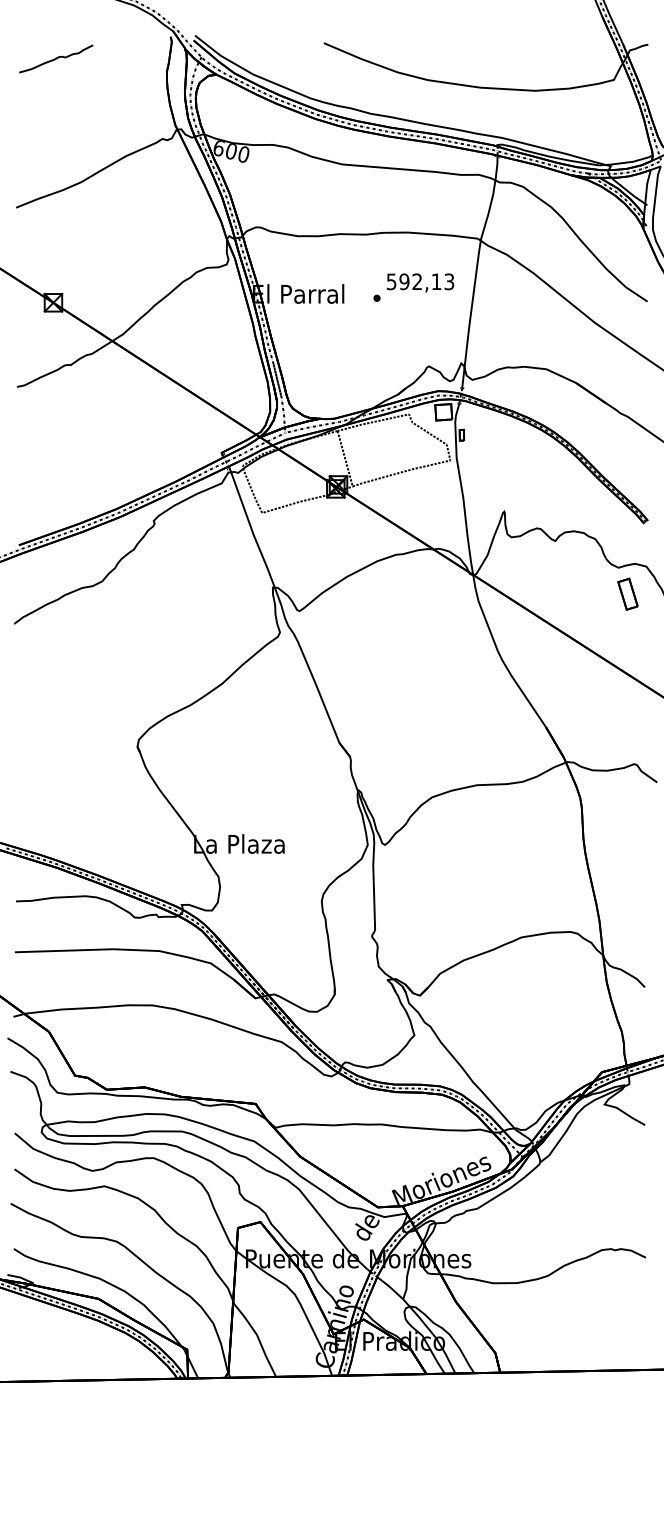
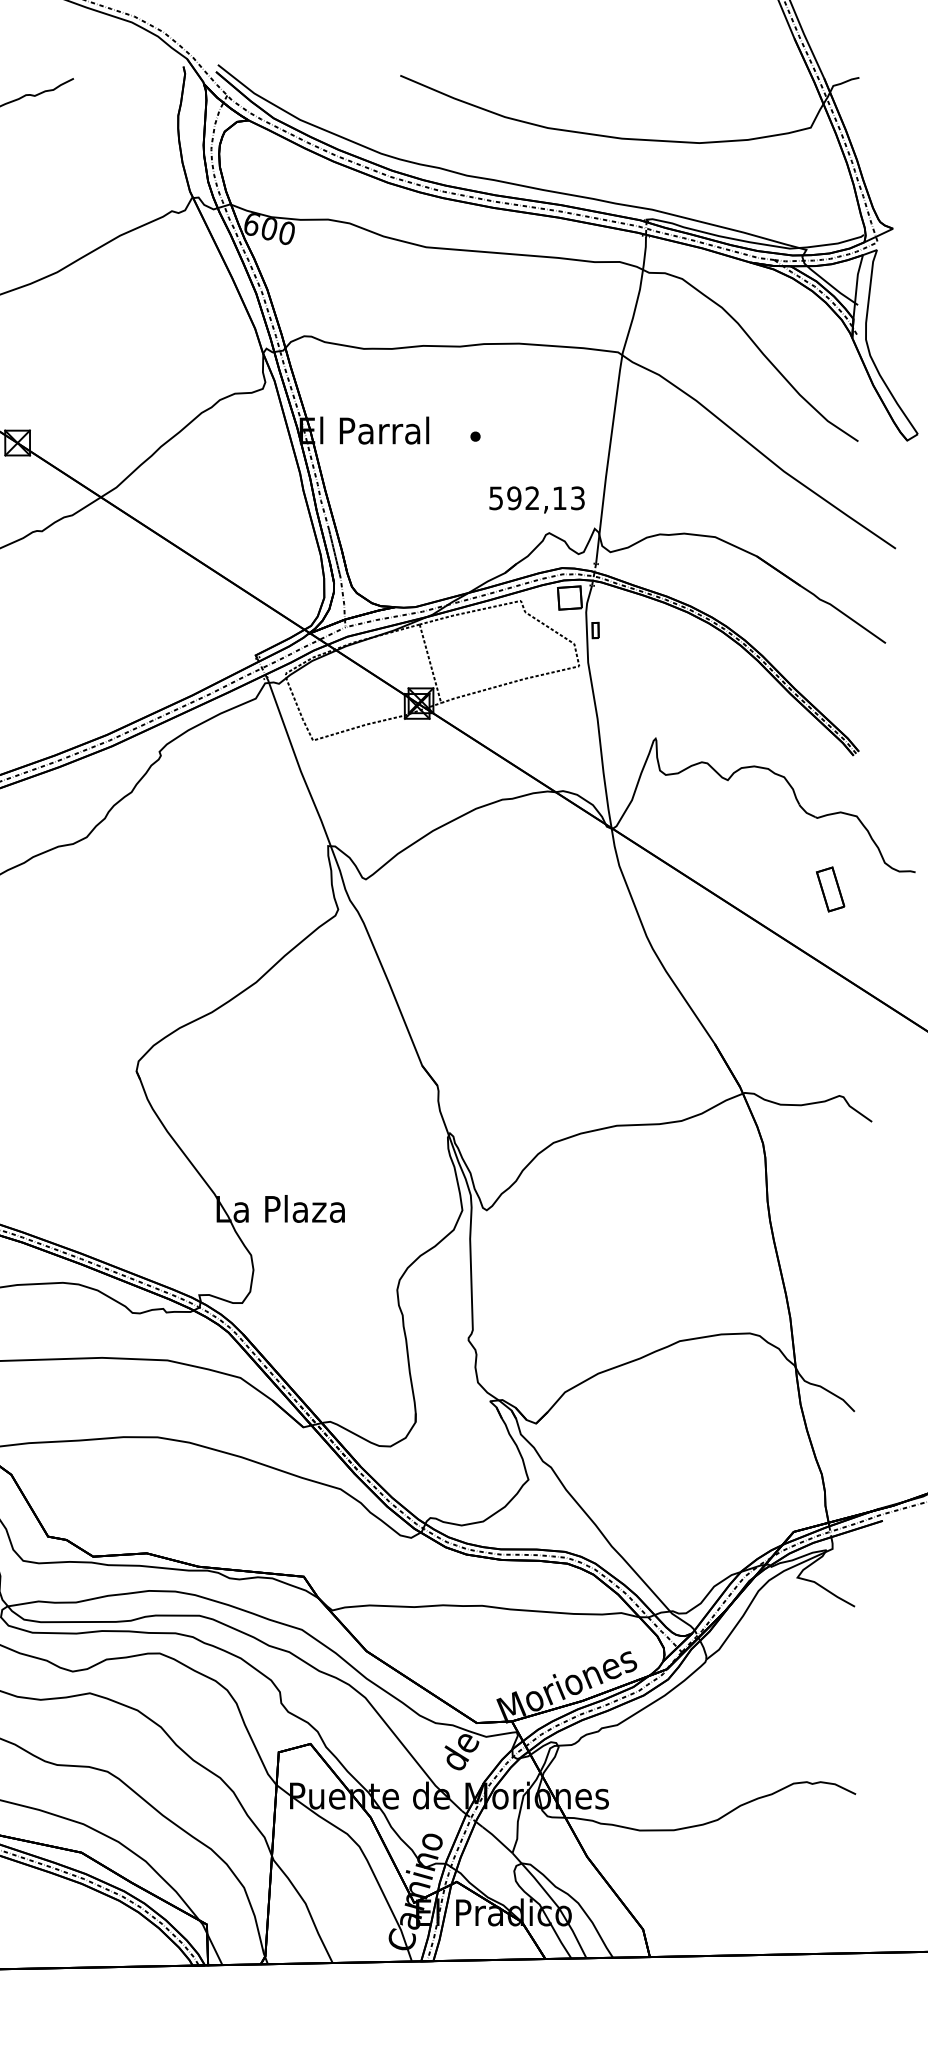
text: (420, 282) -> (537, 499), moved
part: (627, 593) -> (829, 888), moved

